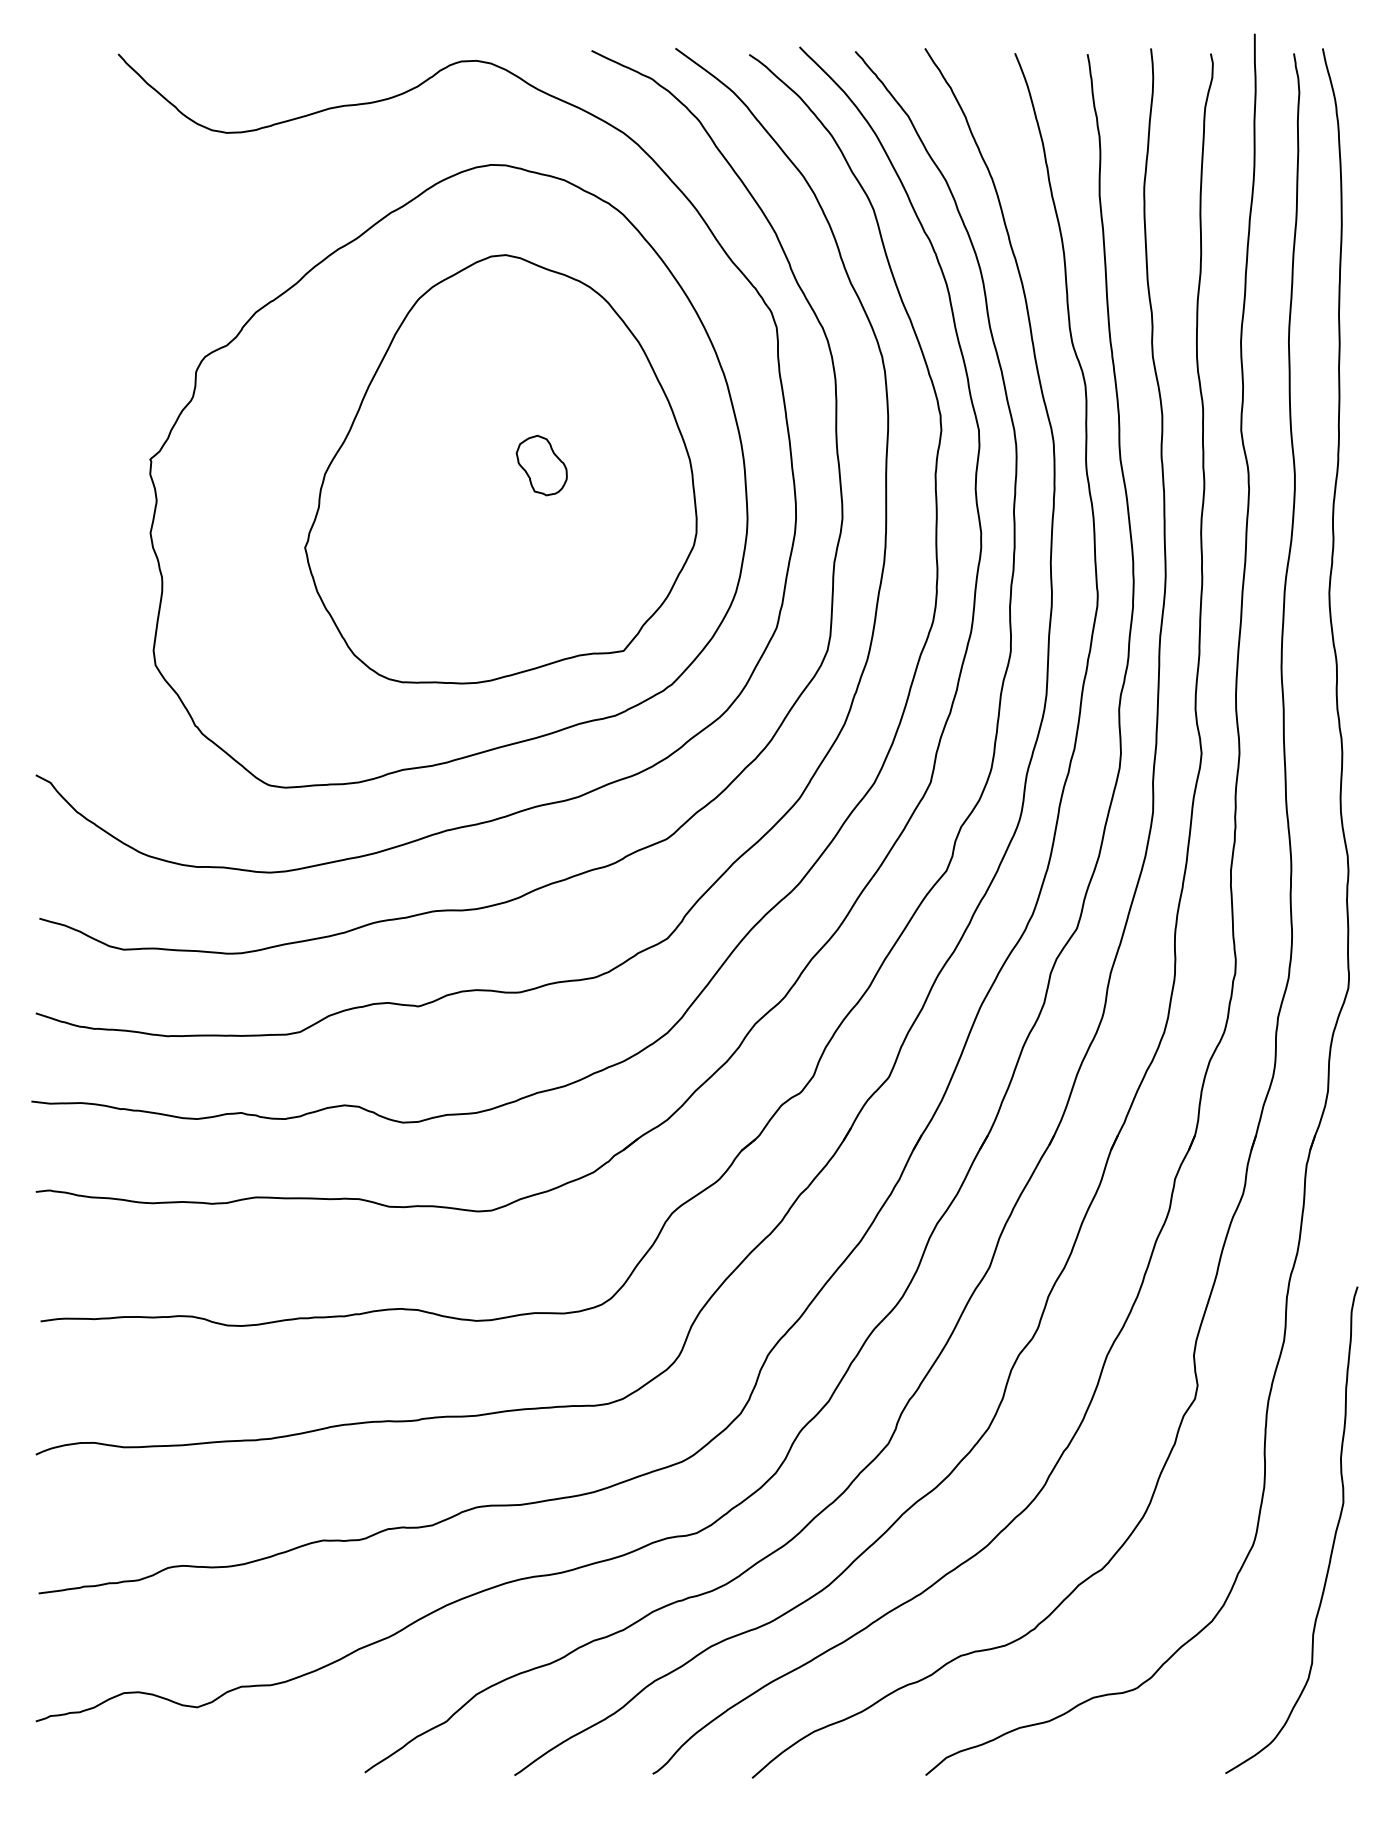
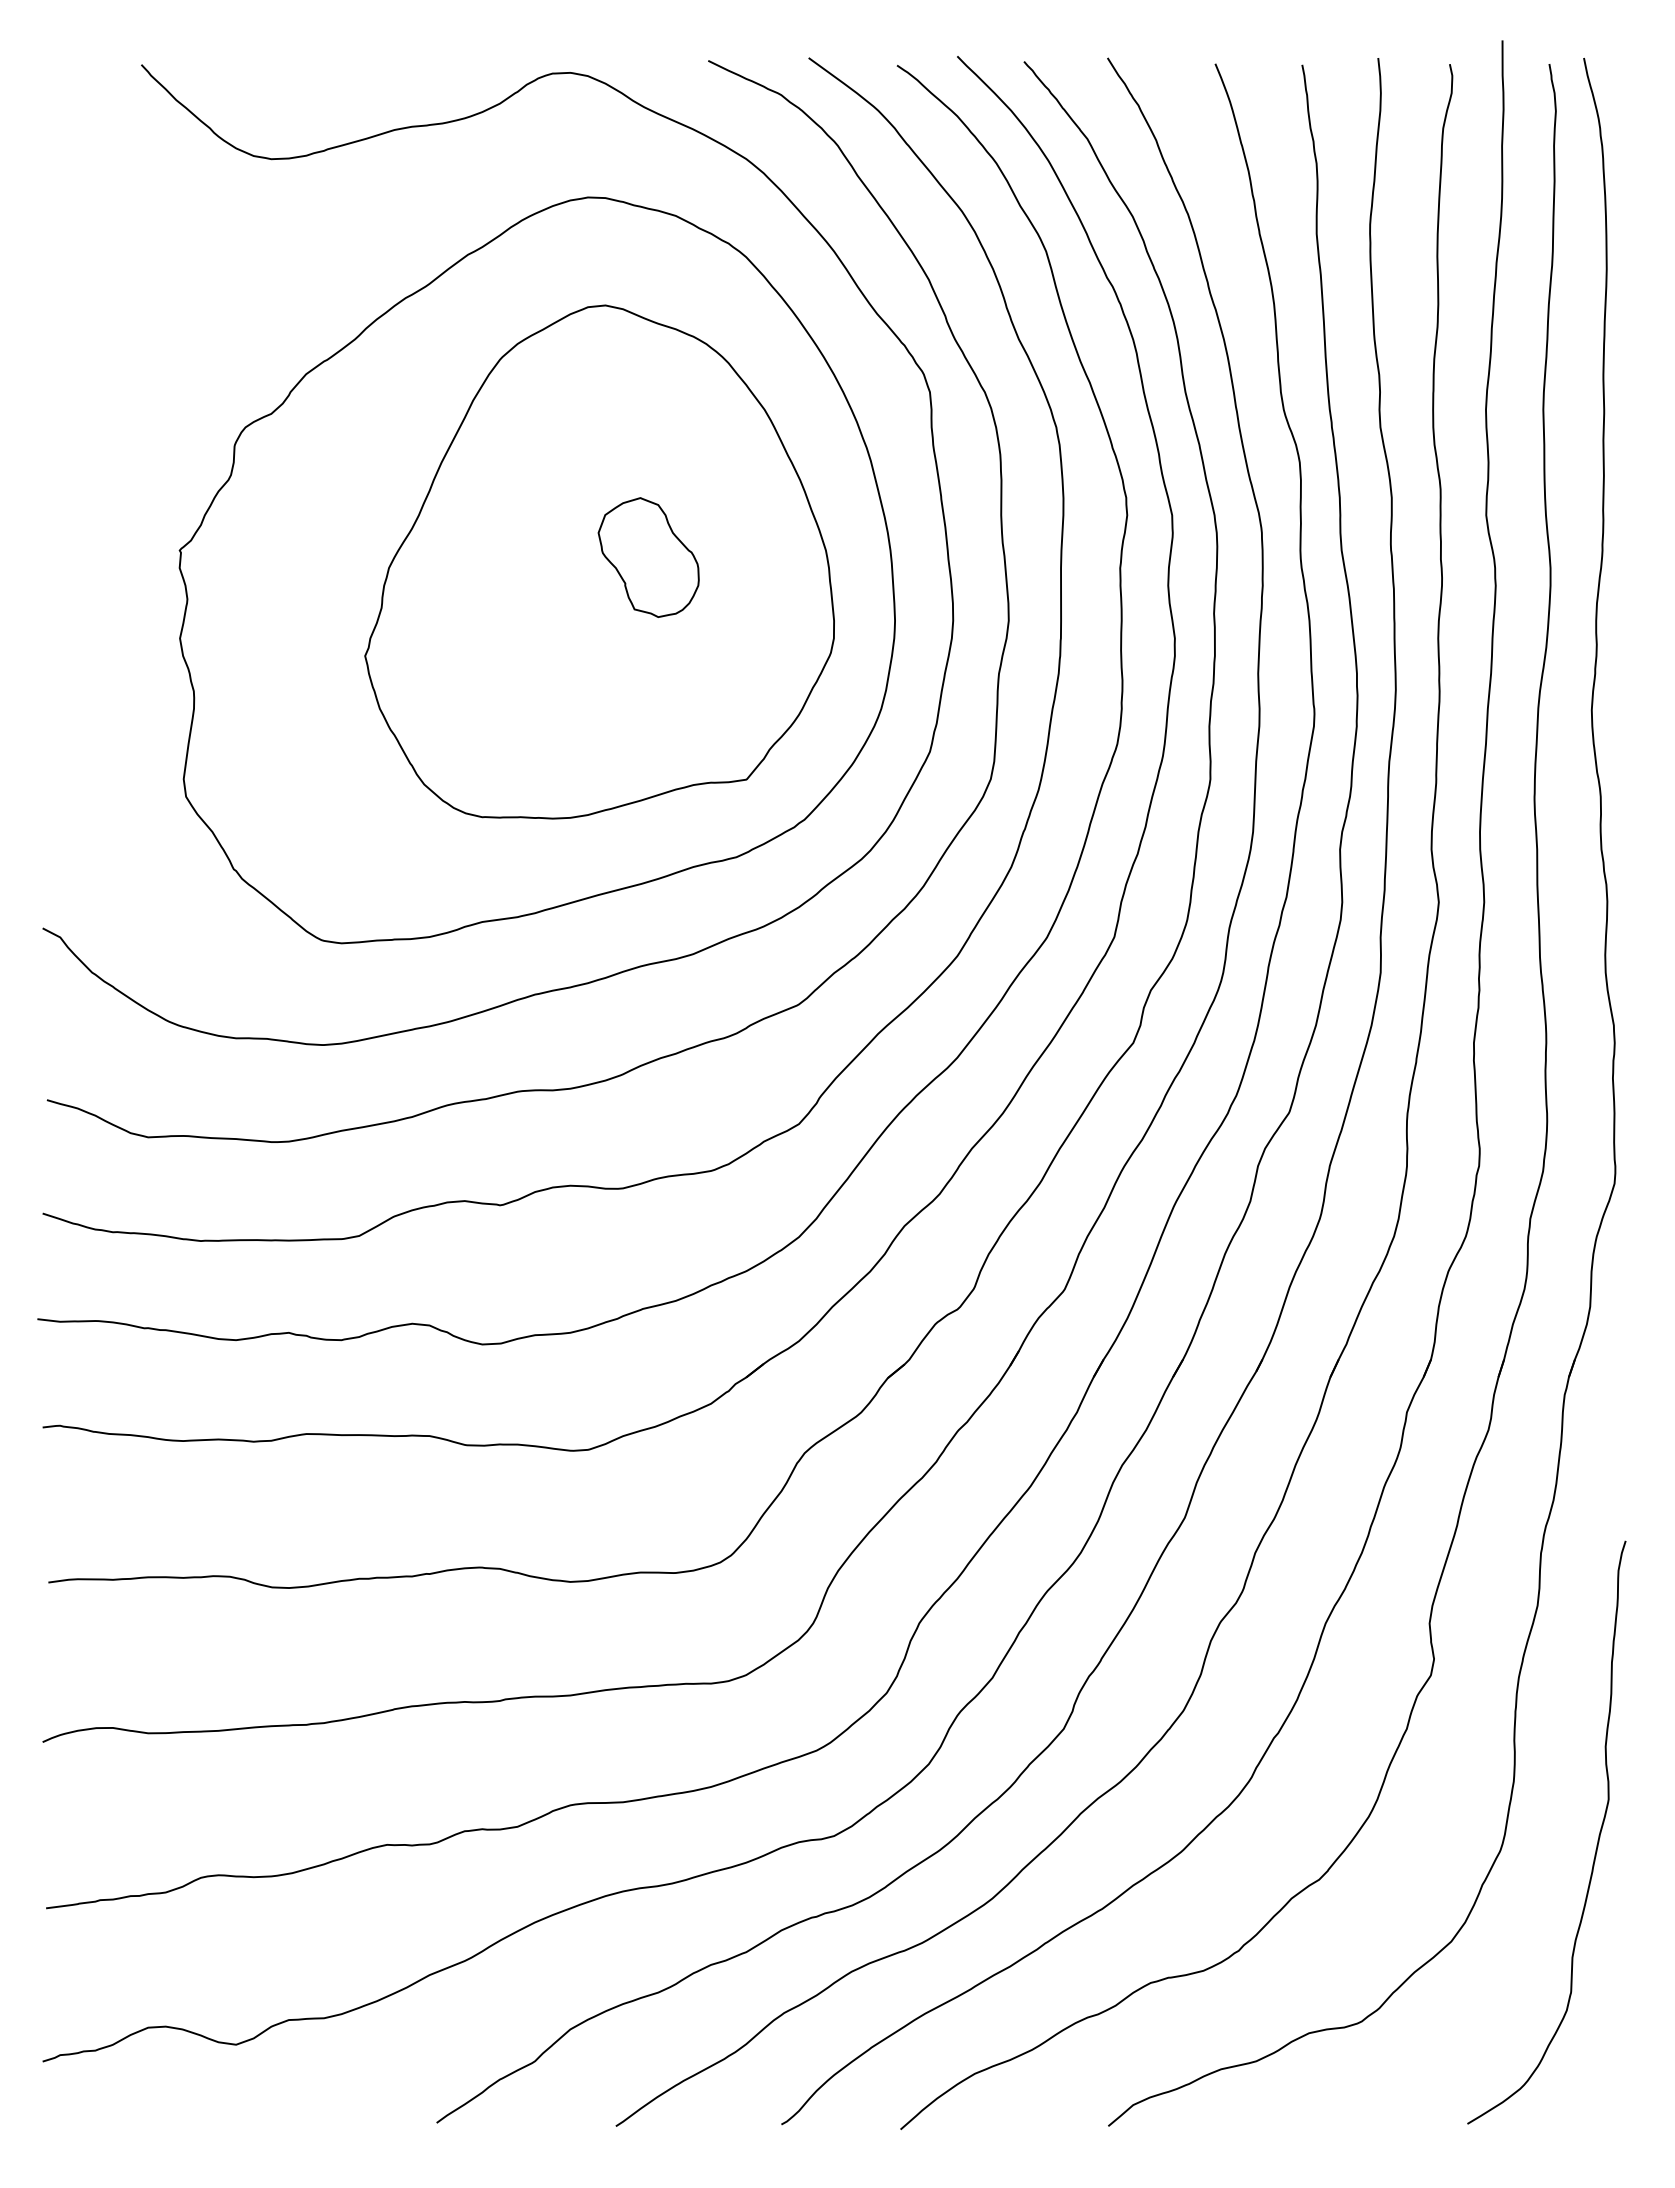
part: (541, 465) -> (648, 557), size x1.67

